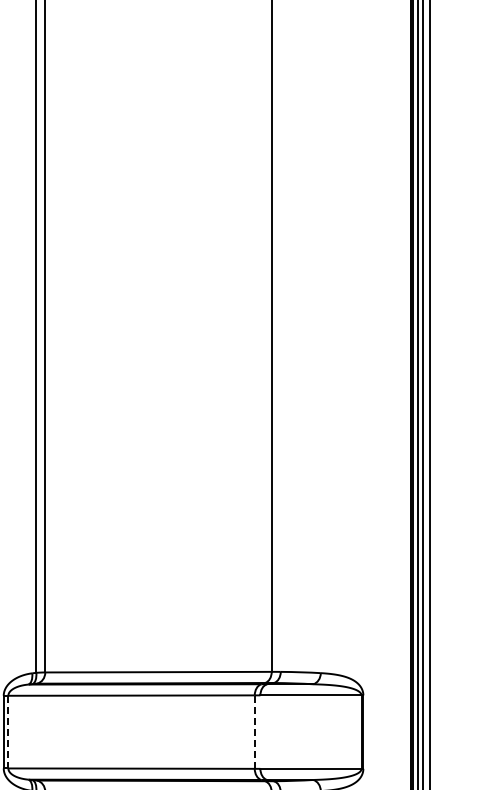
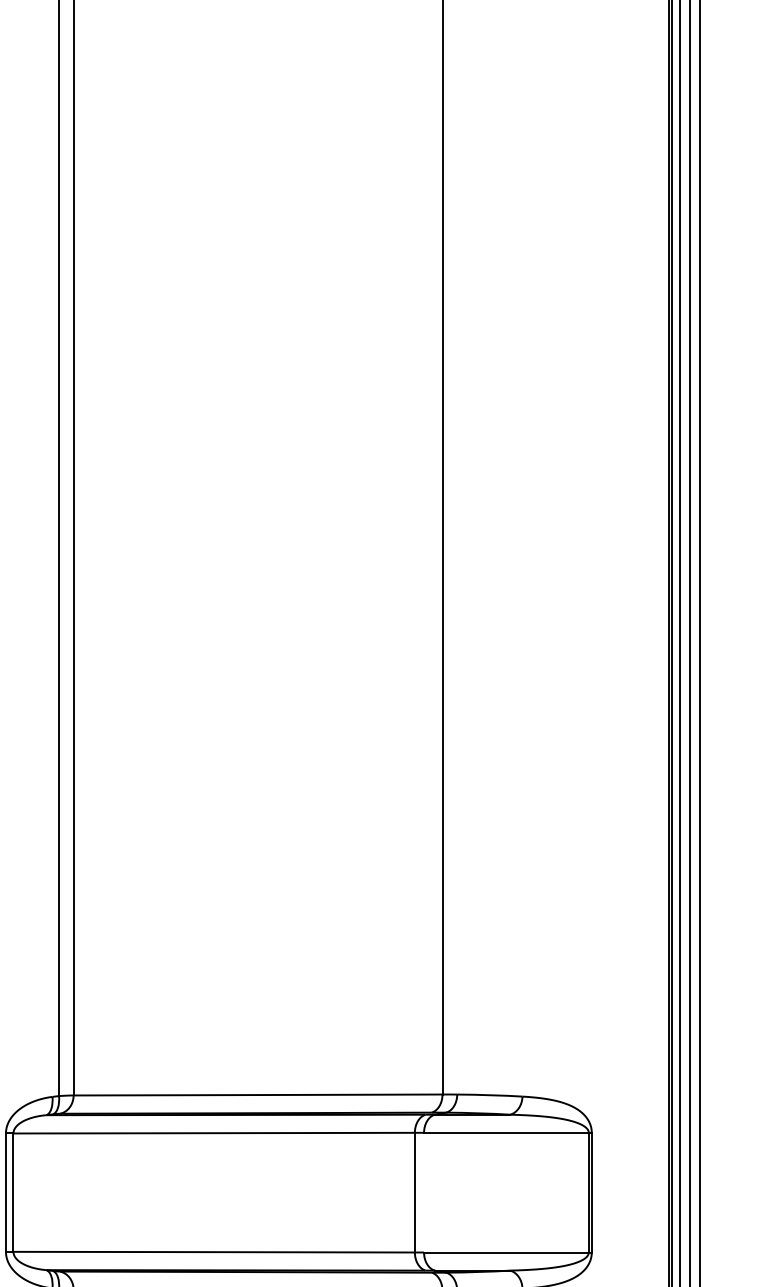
line: (8, 732) -> (13, 1193), dashed -> solid
line: (254, 732) -> (414, 1193), dashed -> solid

